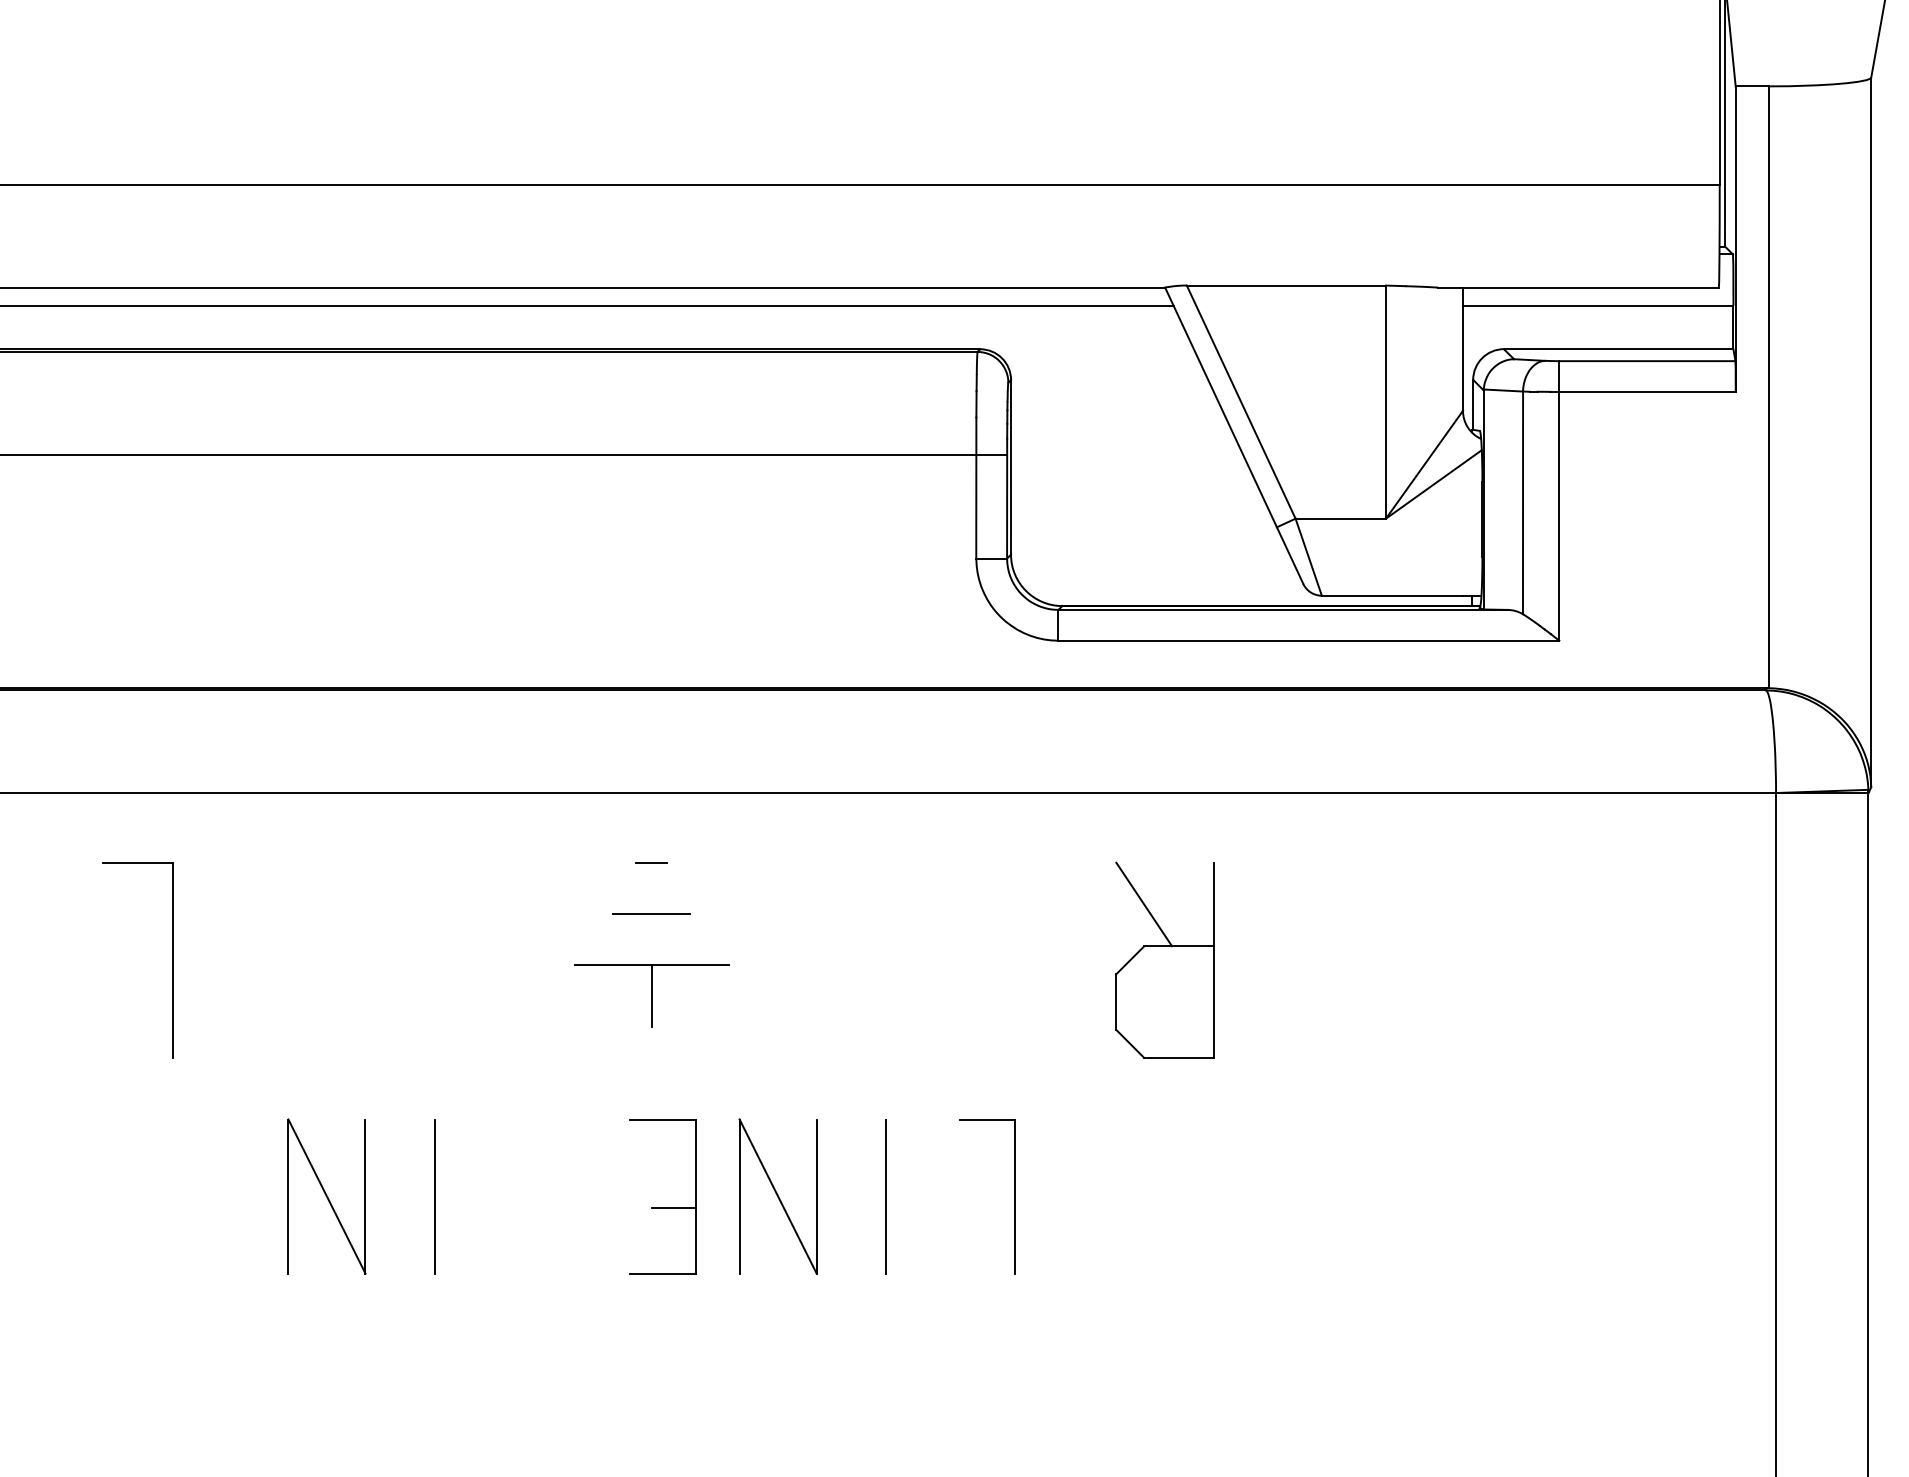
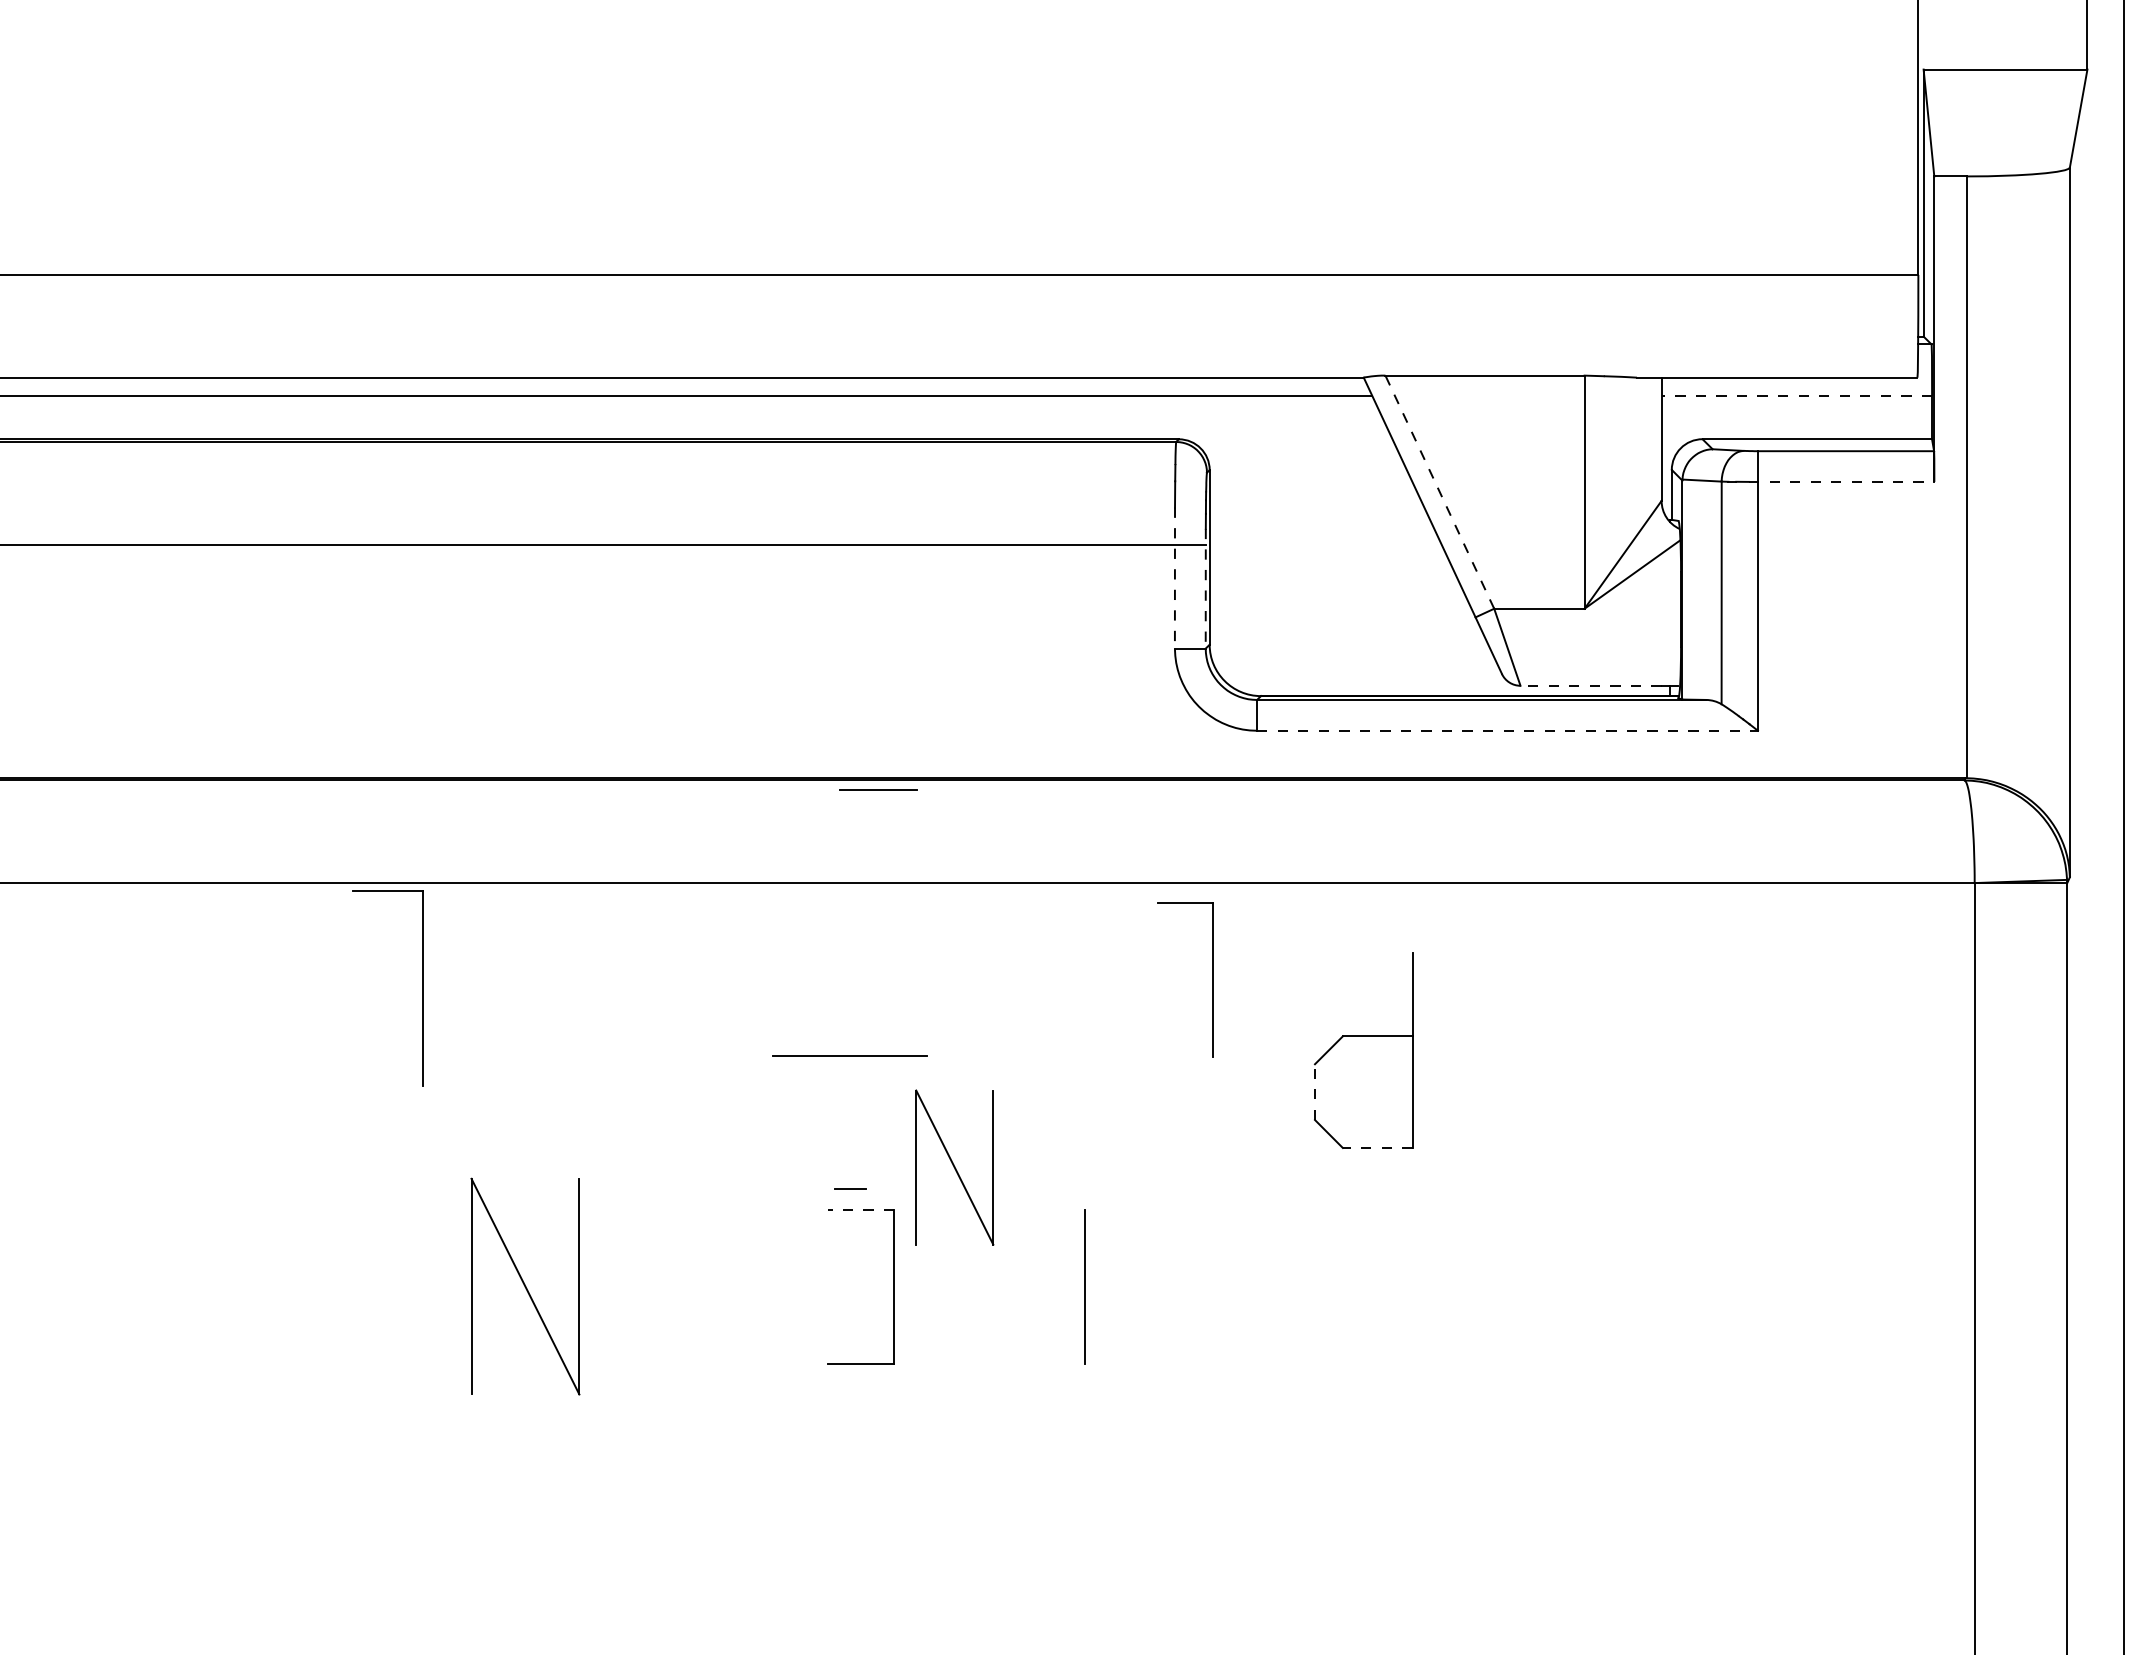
line: (1597, 305) -> (1796, 395), solid -> dashed
line: (1642, 391) -> (1841, 481), solid -> dashed
line: (1240, 402) -> (1439, 492), solid -> dashed
line: (975, 488) -> (1174, 578), solid -> dashed
line: (1006, 498) -> (1205, 588), solid -> dashed
line: (1392, 595) -> (1591, 685), solid -> dashed
line: (1309, 640) -> (1508, 730), solid -> dashed
line: (651, 862) -> (850, 1188), moved
line: (1143, 904) -> (1342, 994), removed
line: (651, 913) -> (878, 789), moved
part: (172, 960) -> (422, 988), moved
line: (651, 996) -> (850, 1086), removed
line: (1115, 1002) -> (1314, 1092), solid -> dashed
line: (1178, 1057) -> (1377, 1147), solid -> dashed
line: (662, 1119) -> (861, 1209), solid -> dashed
part: (326, 1196) -> (525, 1286), size x1.4
line: (434, 1196) -> (633, 1286), removed
part: (777, 1196) -> (954, 1167), moved
part: (1013, 1196) -> (1212, 979), moved
line: (673, 1207) -> (872, 1297), removed

